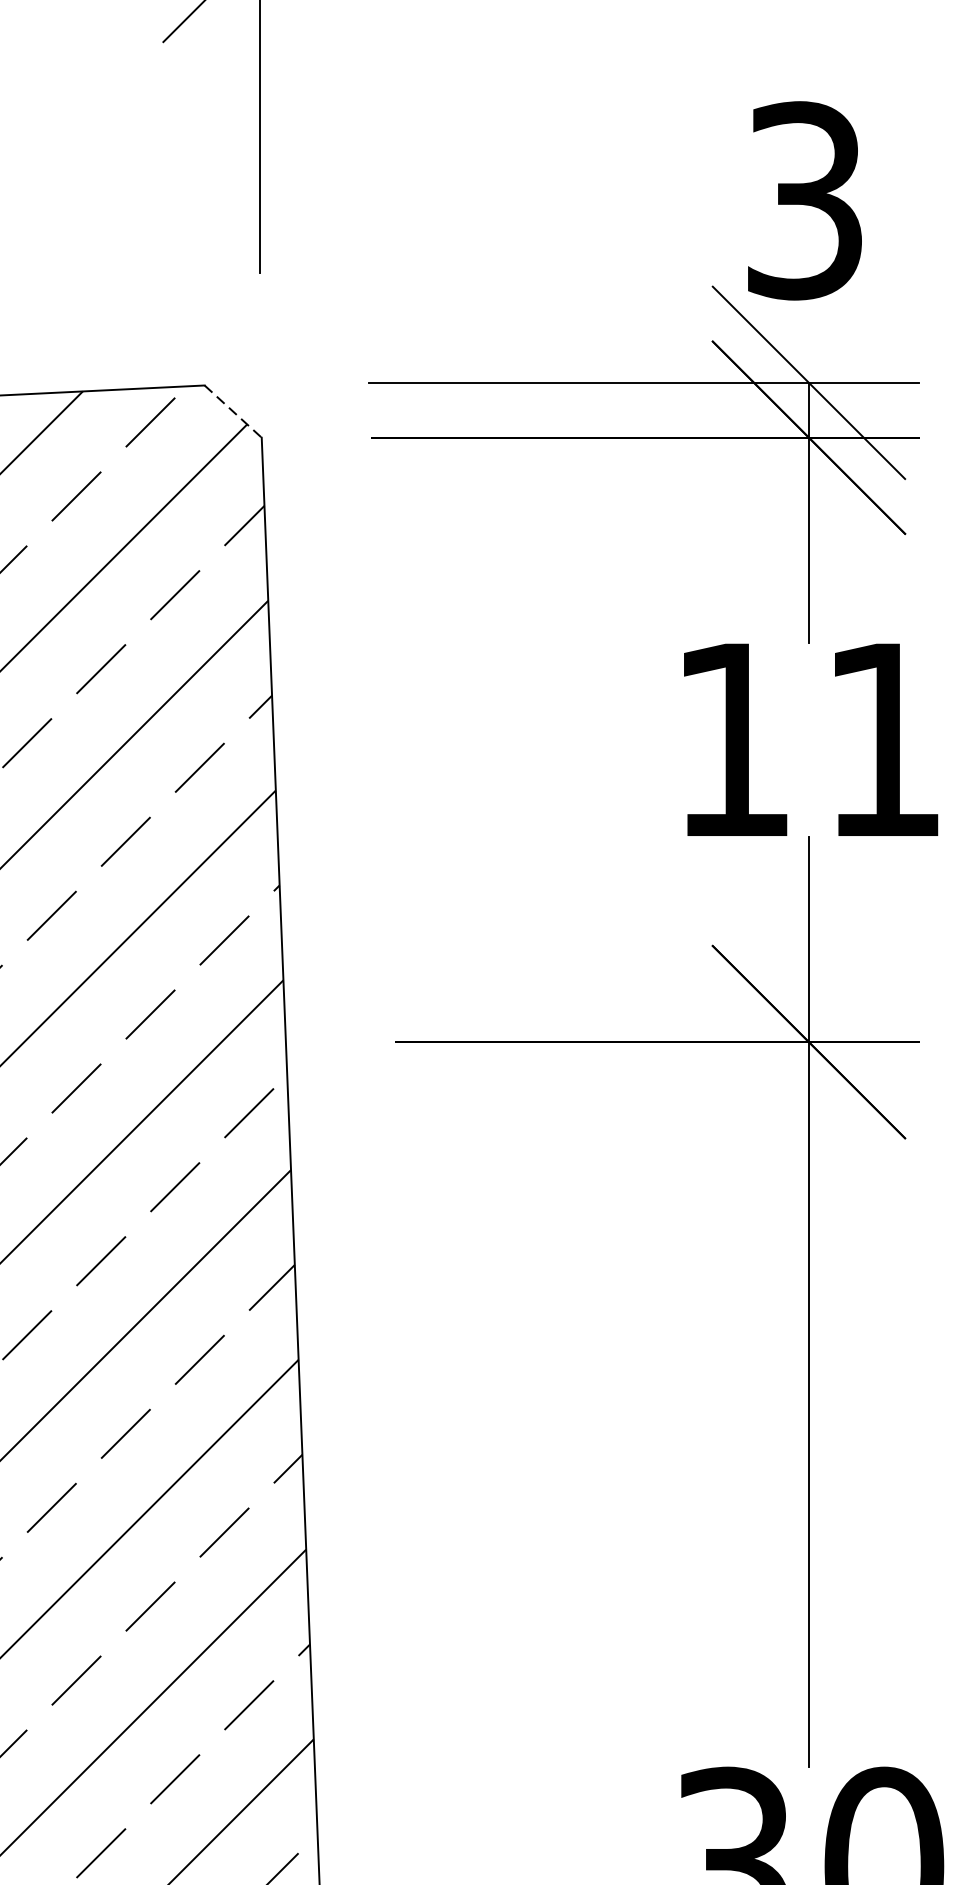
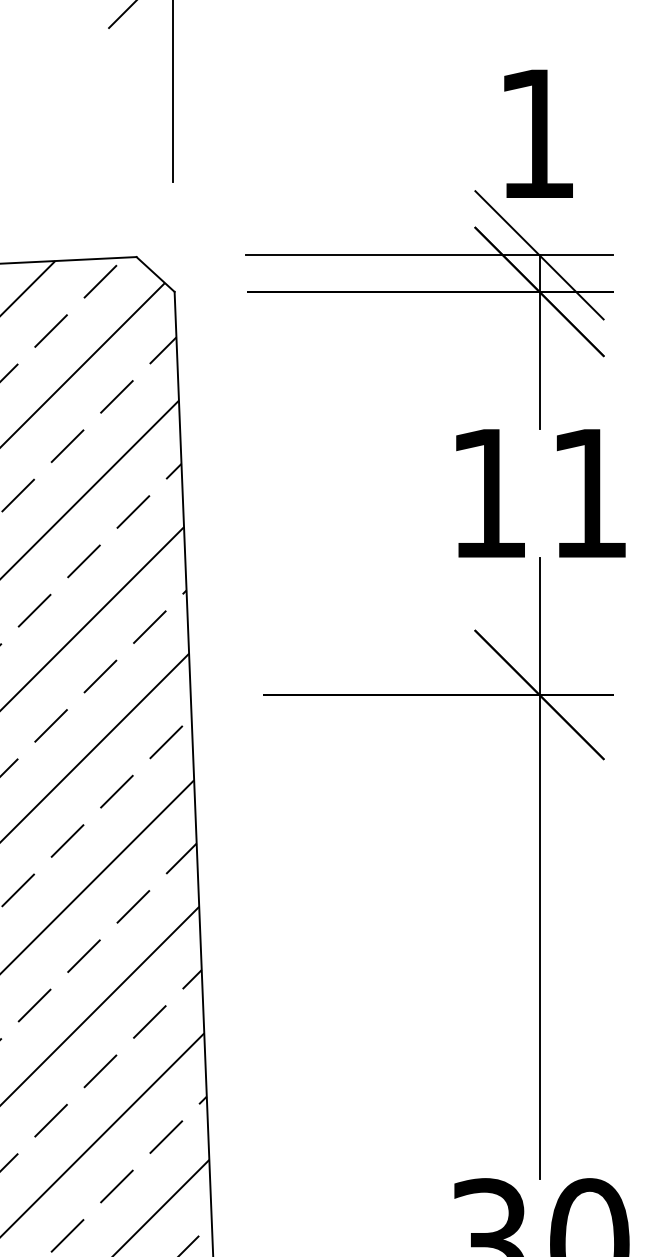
text: (804, 200) -> (536, 133), 3 -> 1
line: (233, 411) -> (155, 274), dashed -> solid

